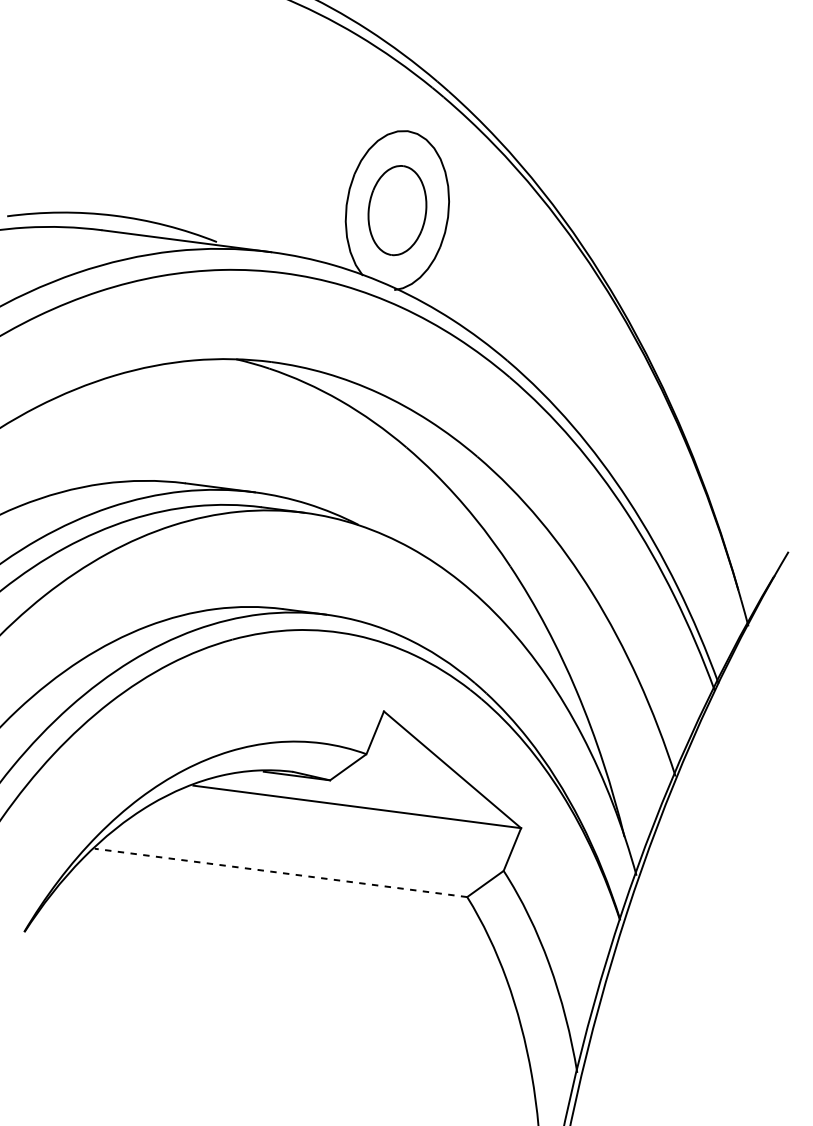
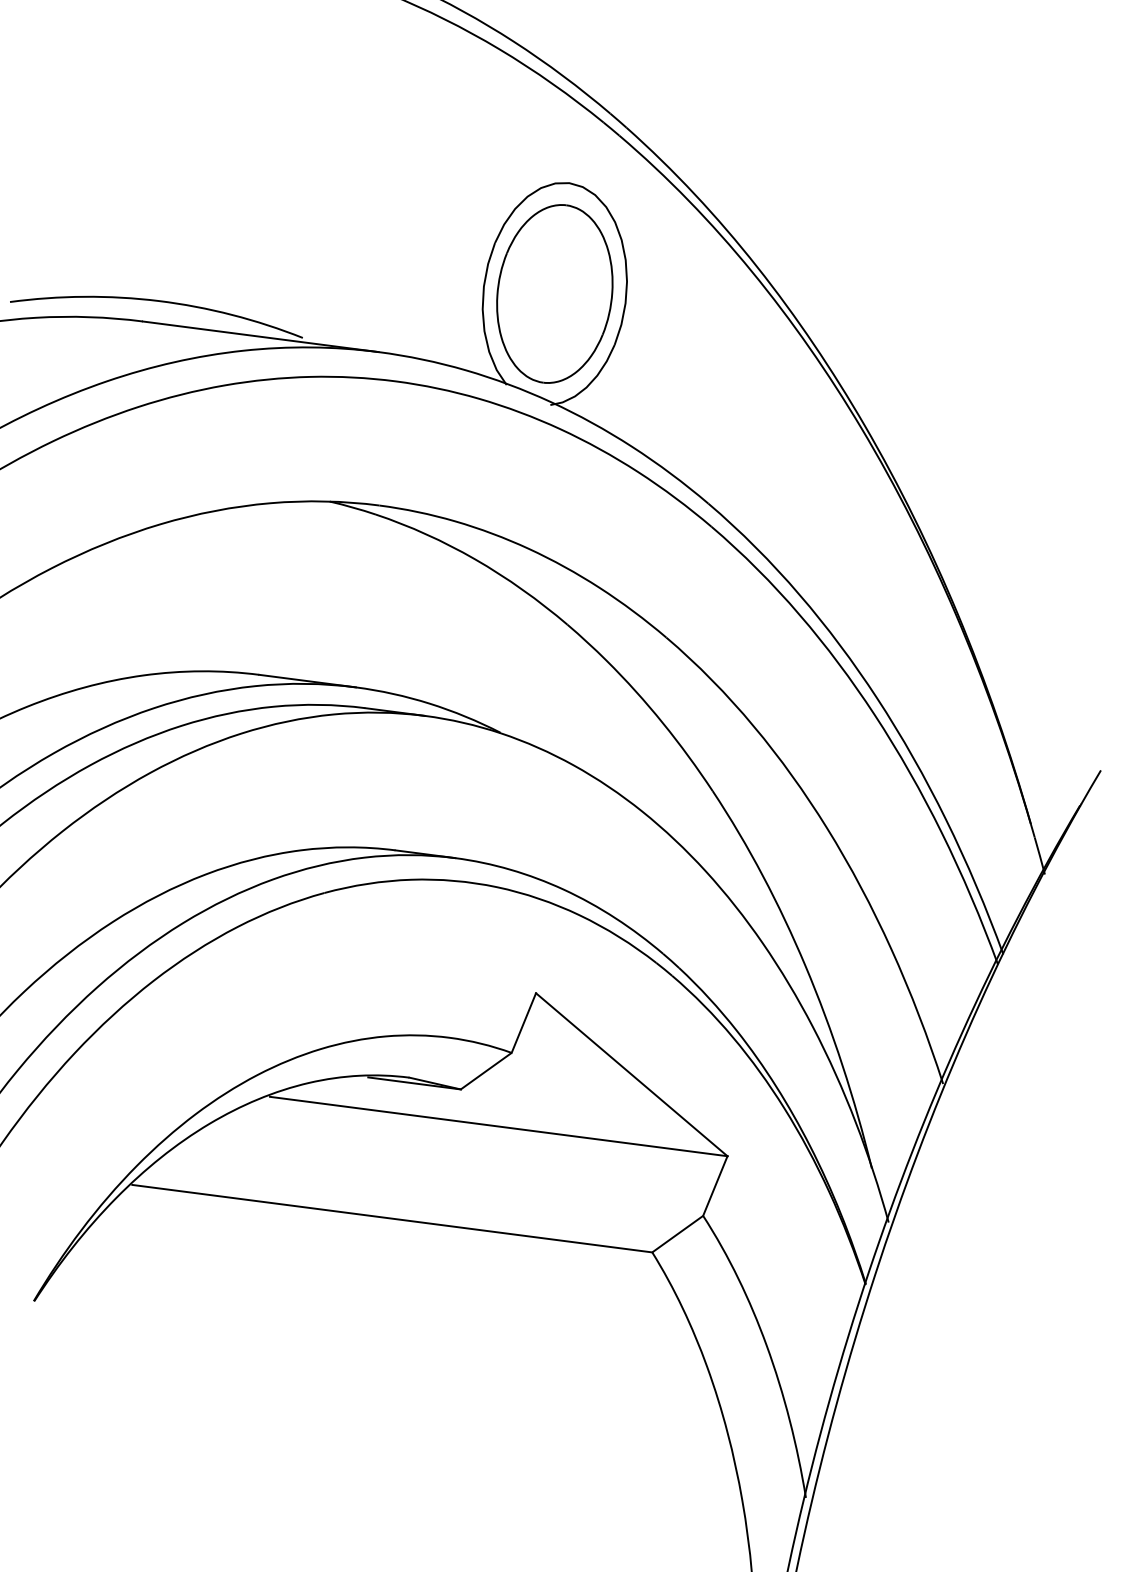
part: (397, 210) -> (554, 293), size x1.43
line: (280, 872) -> (391, 1218), dashed -> solid

